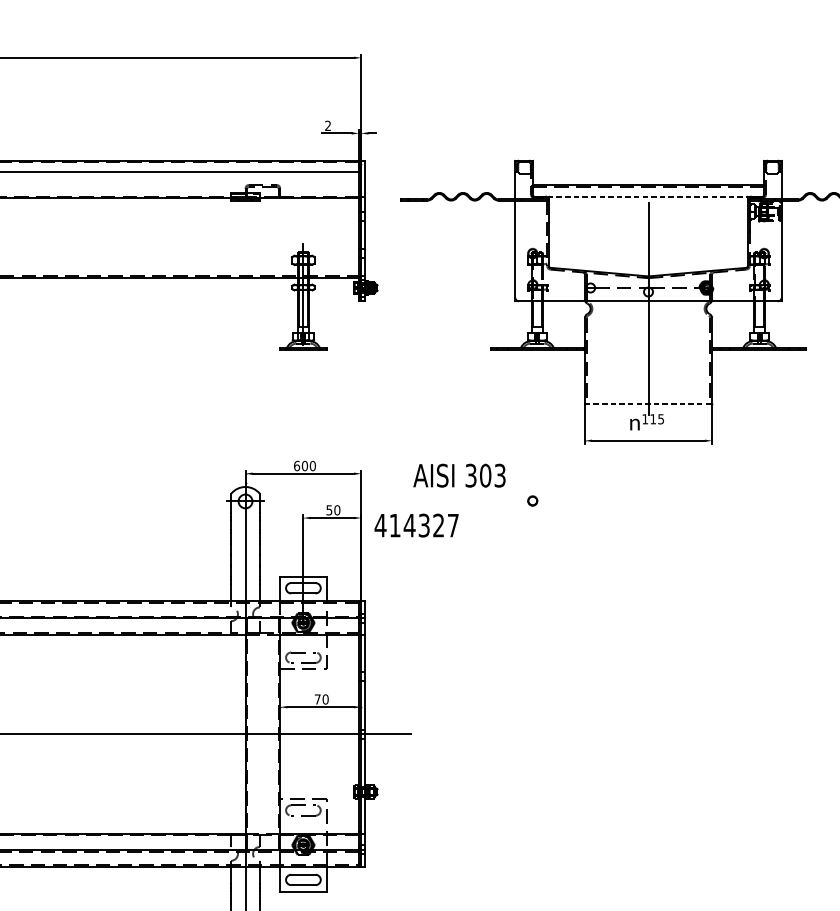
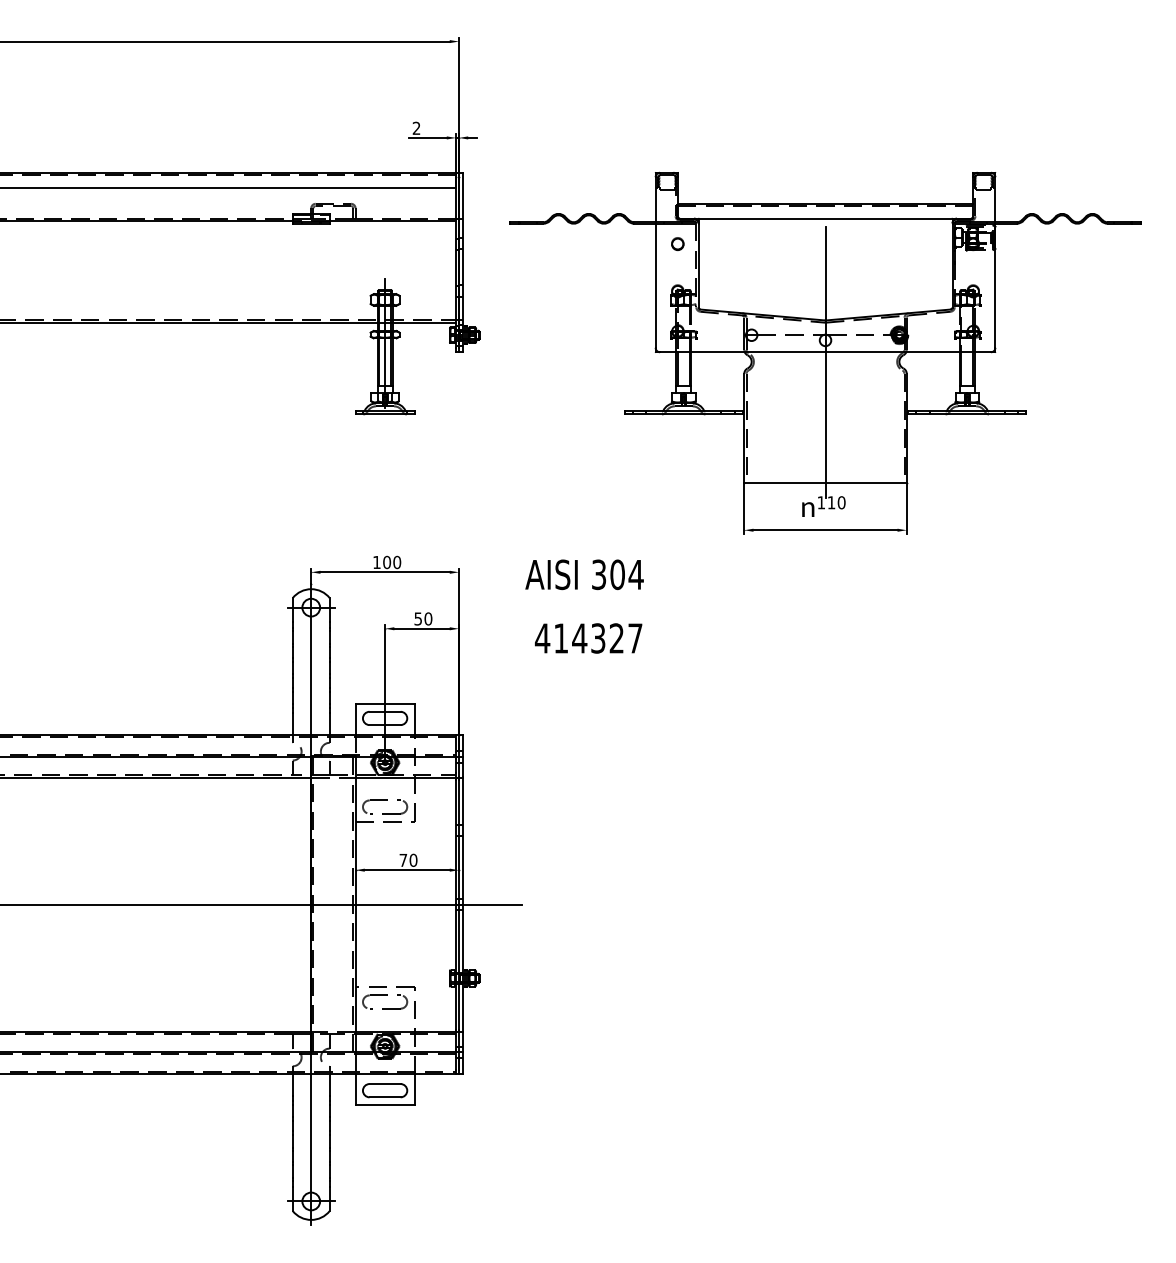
line: (648, 196) -> (825, 218), dashed -> solid
line: (649, 403) -> (826, 482), dashed -> solid
text: (661, 419) -> (841, 502), 115 -> 110
text: (296, 466) -> (376, 562), 600 -> 100
text: (499, 475) -> (635, 574), 303 -> 304
part: (532, 501) -> (677, 244), moved
text: (416, 525) -> (588, 638), moved

